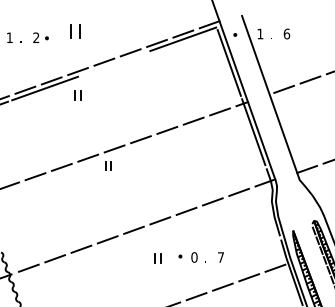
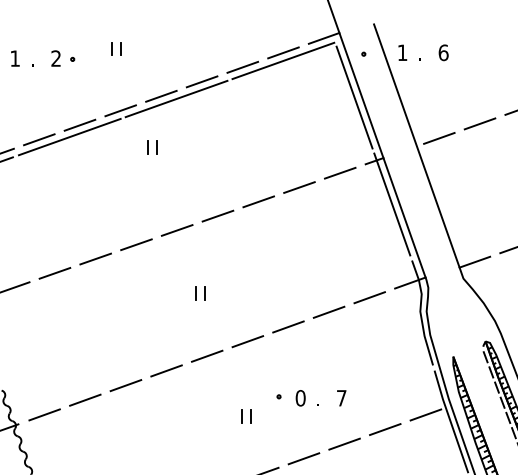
part: (74, 31) -> (115, 48), size x0.62
line: (114, 63) -> (177, 98), added
part: (77, 95) -> (152, 147), moved
part: (108, 165) -> (200, 293), moved
part: (157, 258) -> (245, 416), moved

